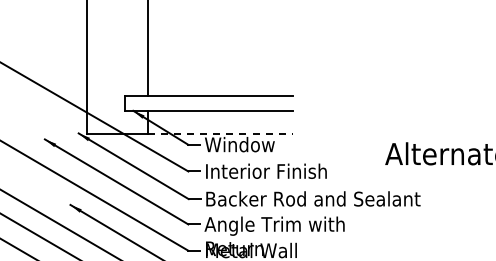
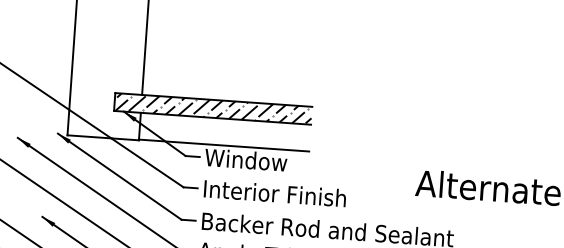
hatch: (208, 102) -> (212, 108), added
line: (220, 133) -> (224, 145), dashed -> solid

